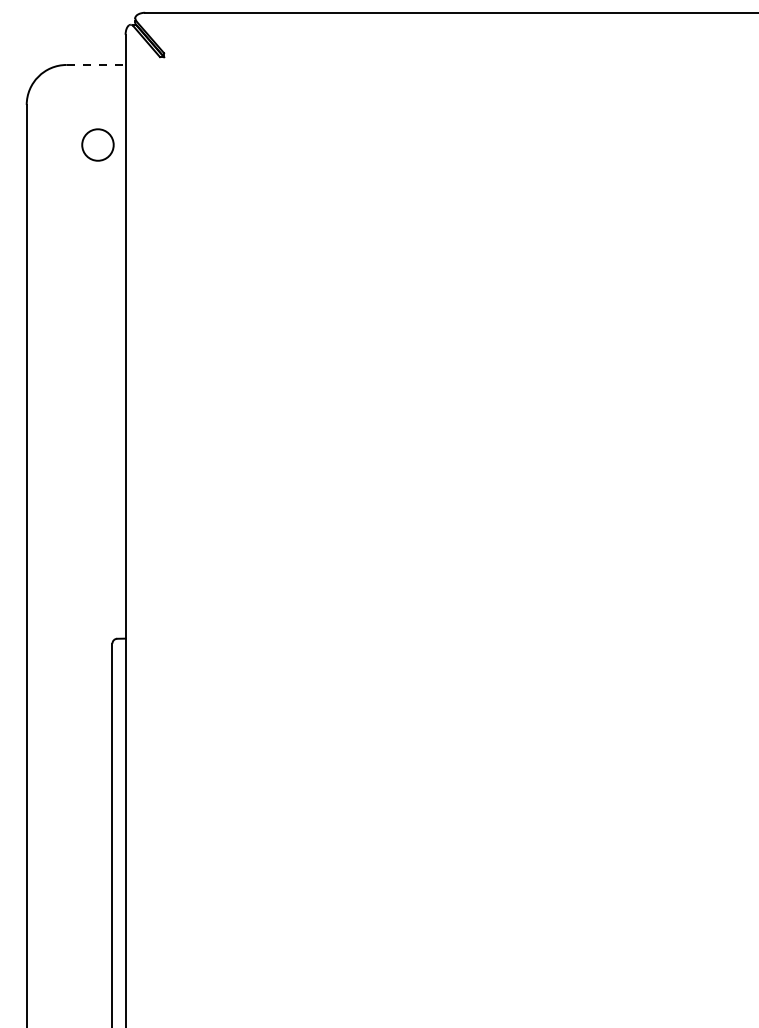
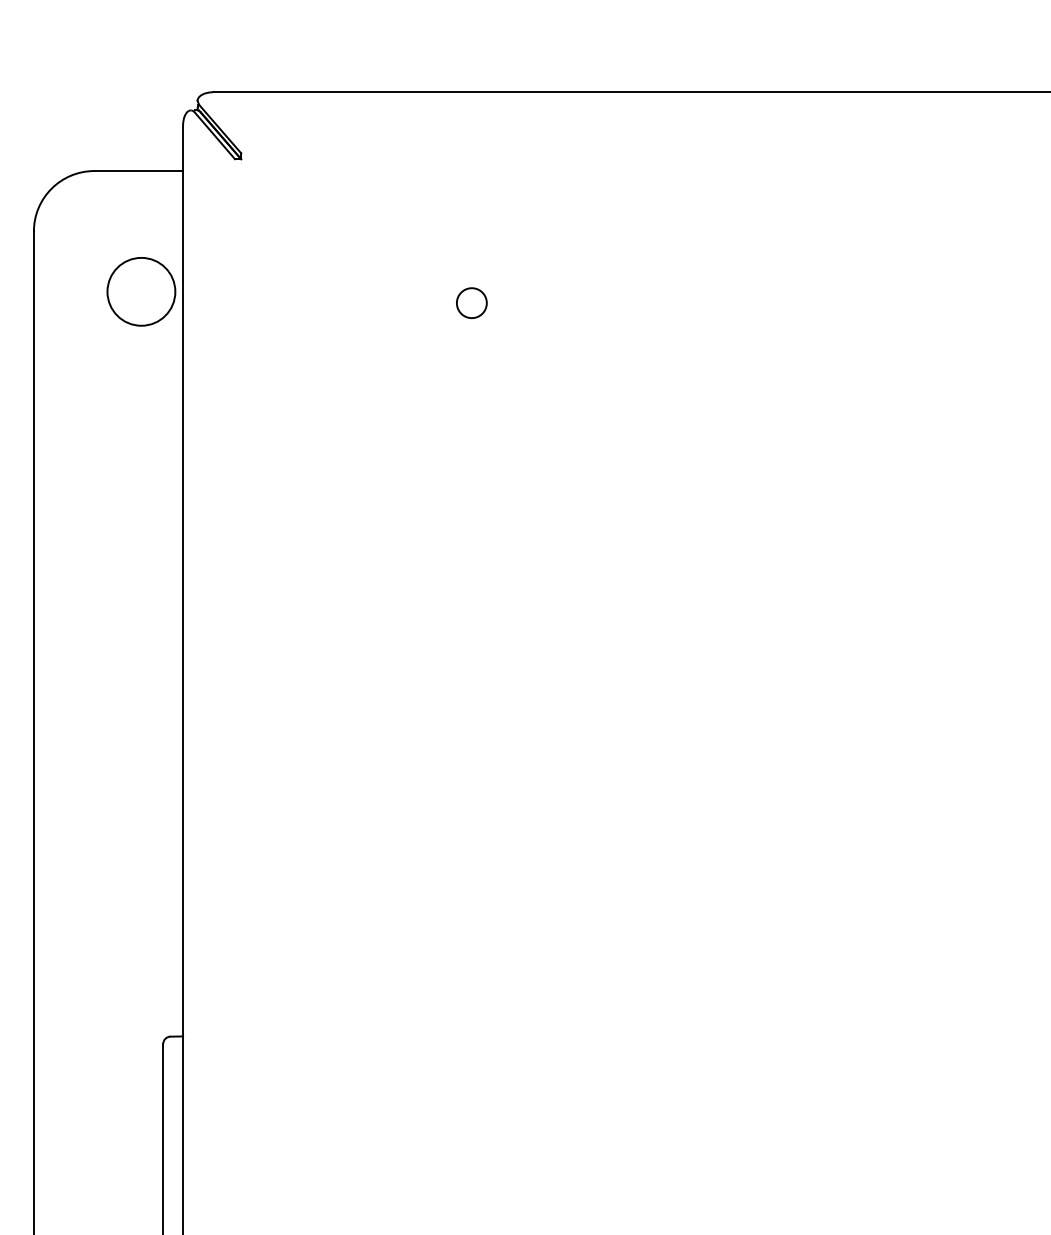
line: (96, 64) -> (139, 170), dashed -> solid
circle: (97, 144) -> (140, 291), size x1.43
circle: (316, 152) -> (471, 303), added

